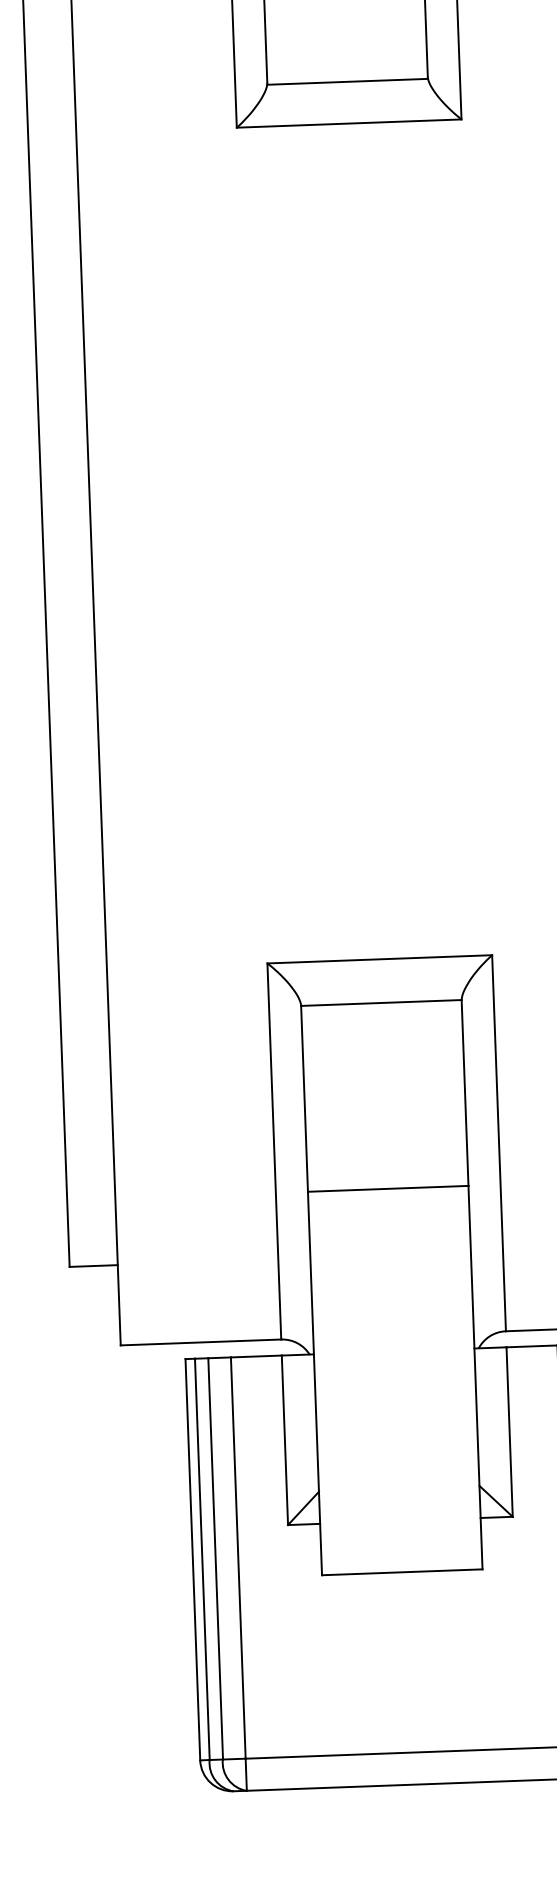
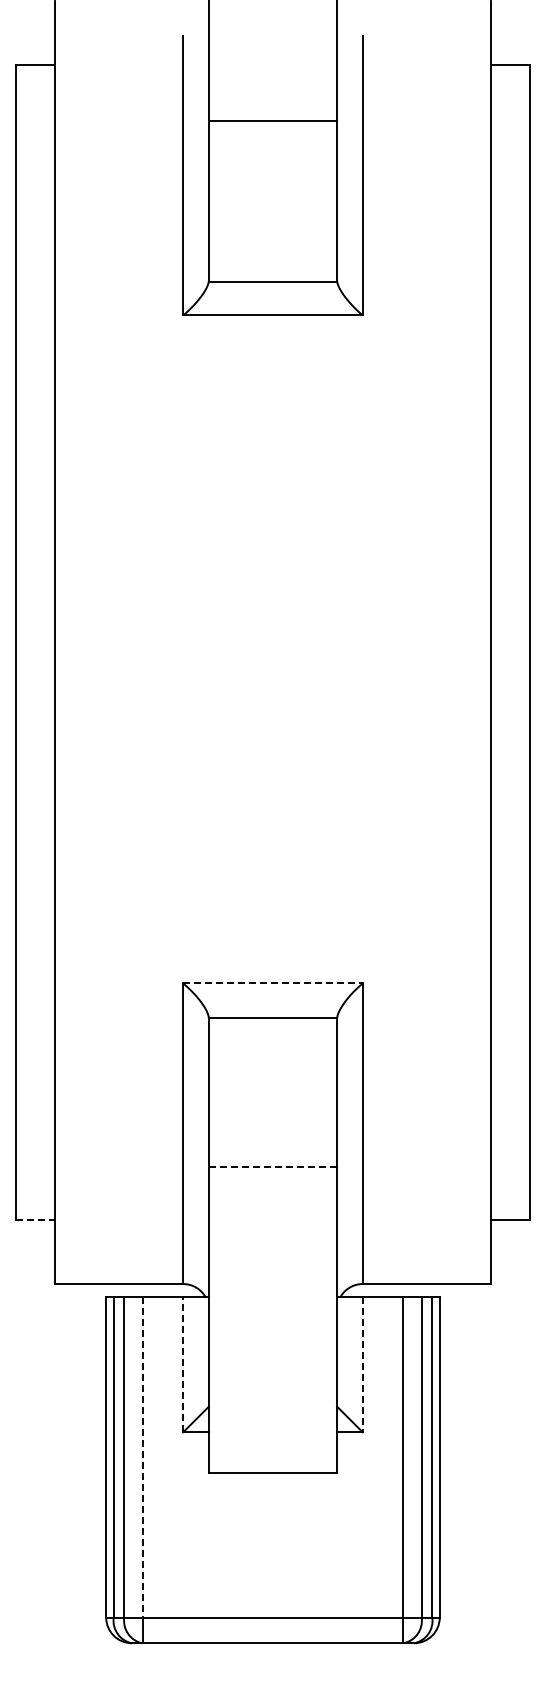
line: (379, 959) -> (272, 983), solid -> dashed
line: (387, 1188) -> (272, 1166), solid -> dashed
line: (94, 1265) -> (36, 1219), solid -> dashed
line: (509, 1431) -> (362, 1364), solid -> dashed
line: (285, 1440) -> (183, 1364), solid -> dashed
line: (238, 1558) -> (142, 1457), solid -> dashed

